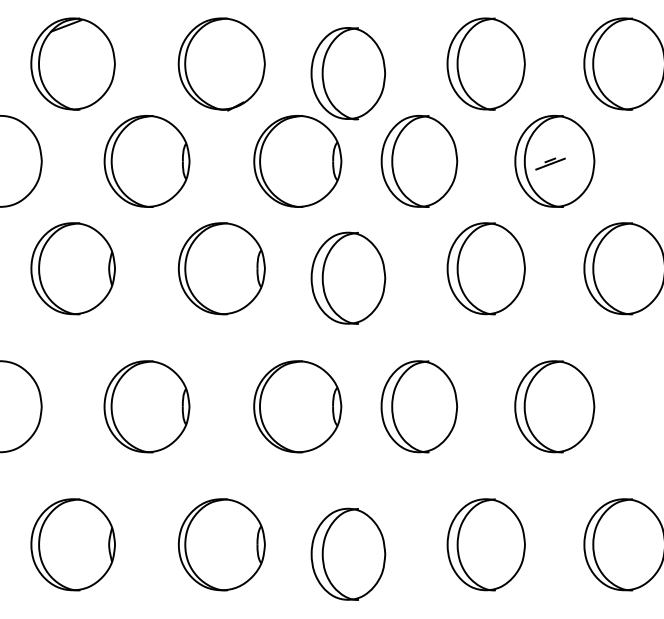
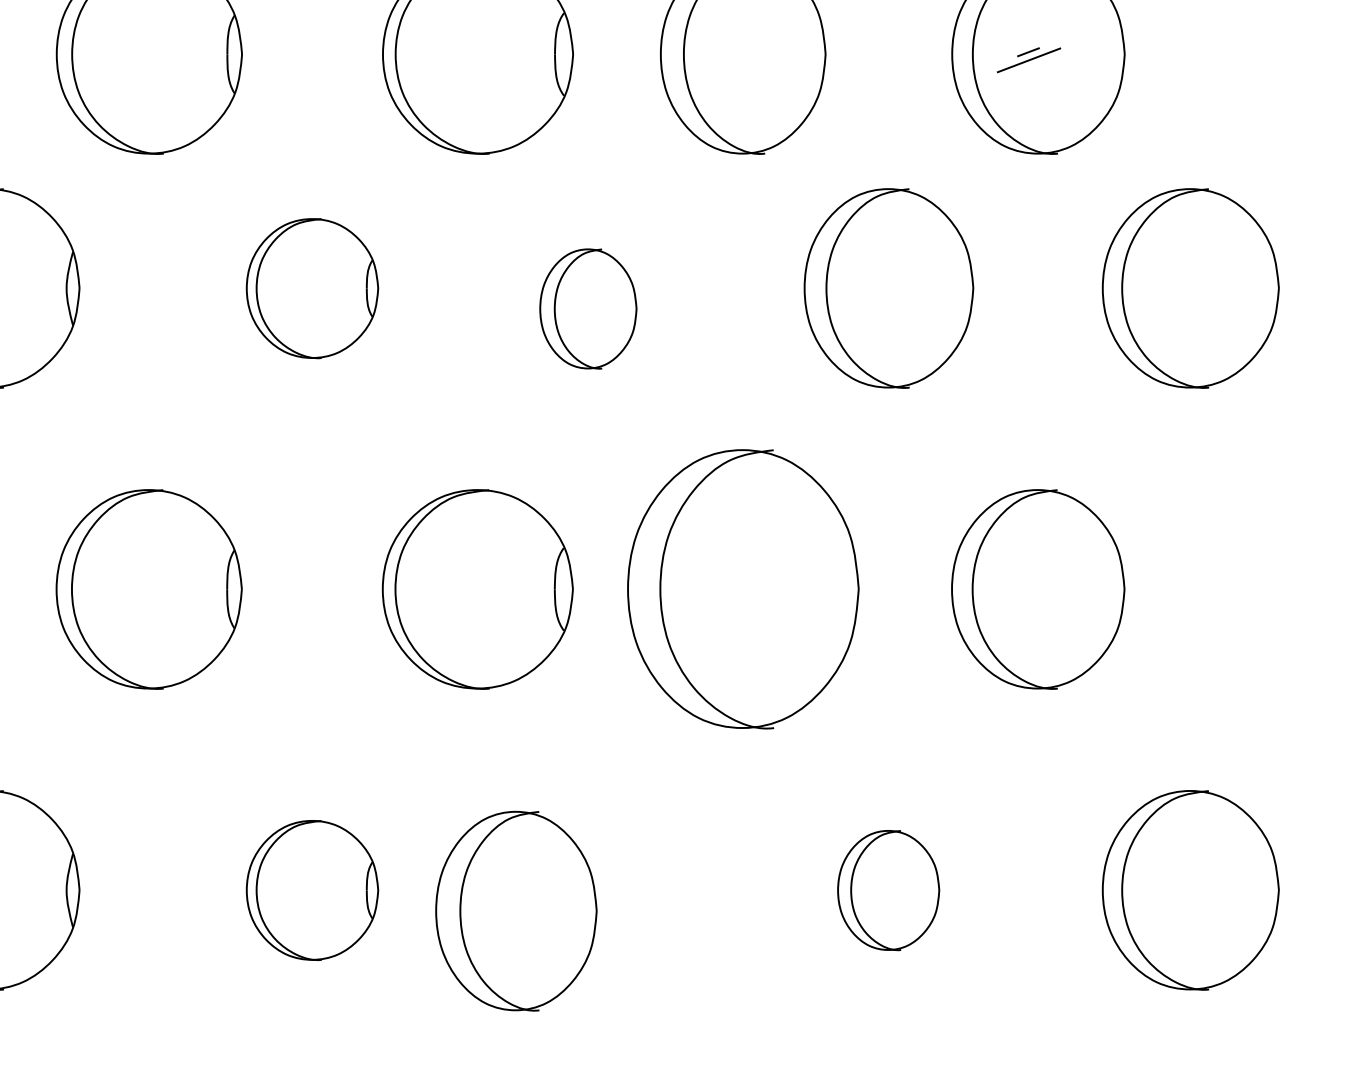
part: (221, 268) -> (311, 287), size x0.7
part: (348, 277) -> (588, 307), size x0.6
part: (418, 406) -> (741, 588), size x1.4
part: (221, 544) -> (311, 889), size x0.7
part: (485, 544) -> (887, 889), size x0.6
part: (348, 553) -> (516, 909), moved

